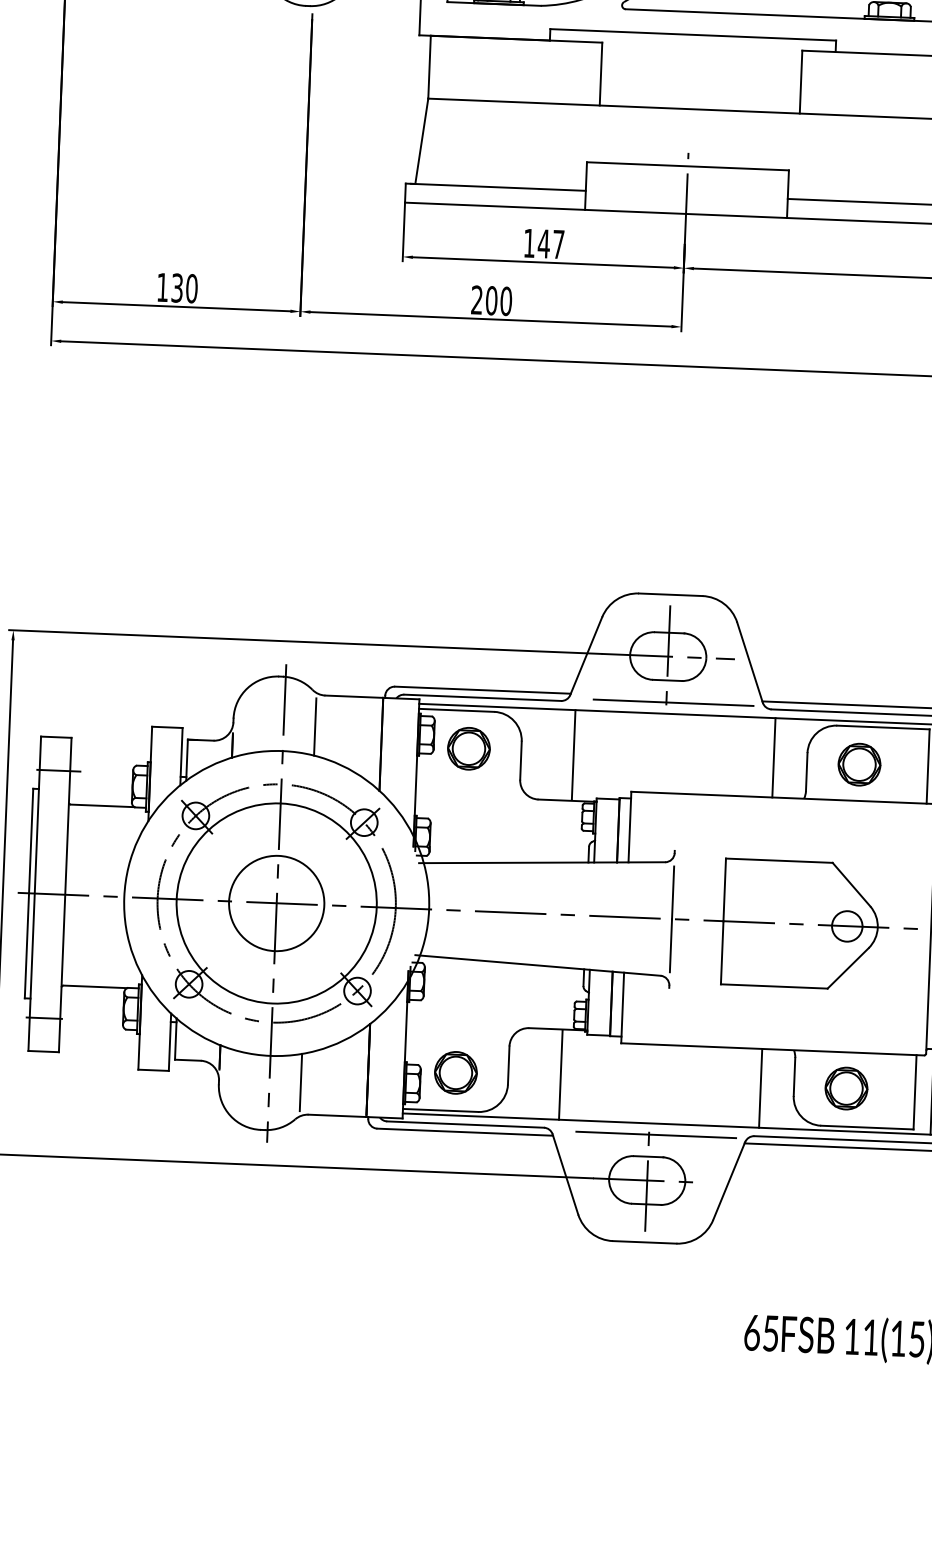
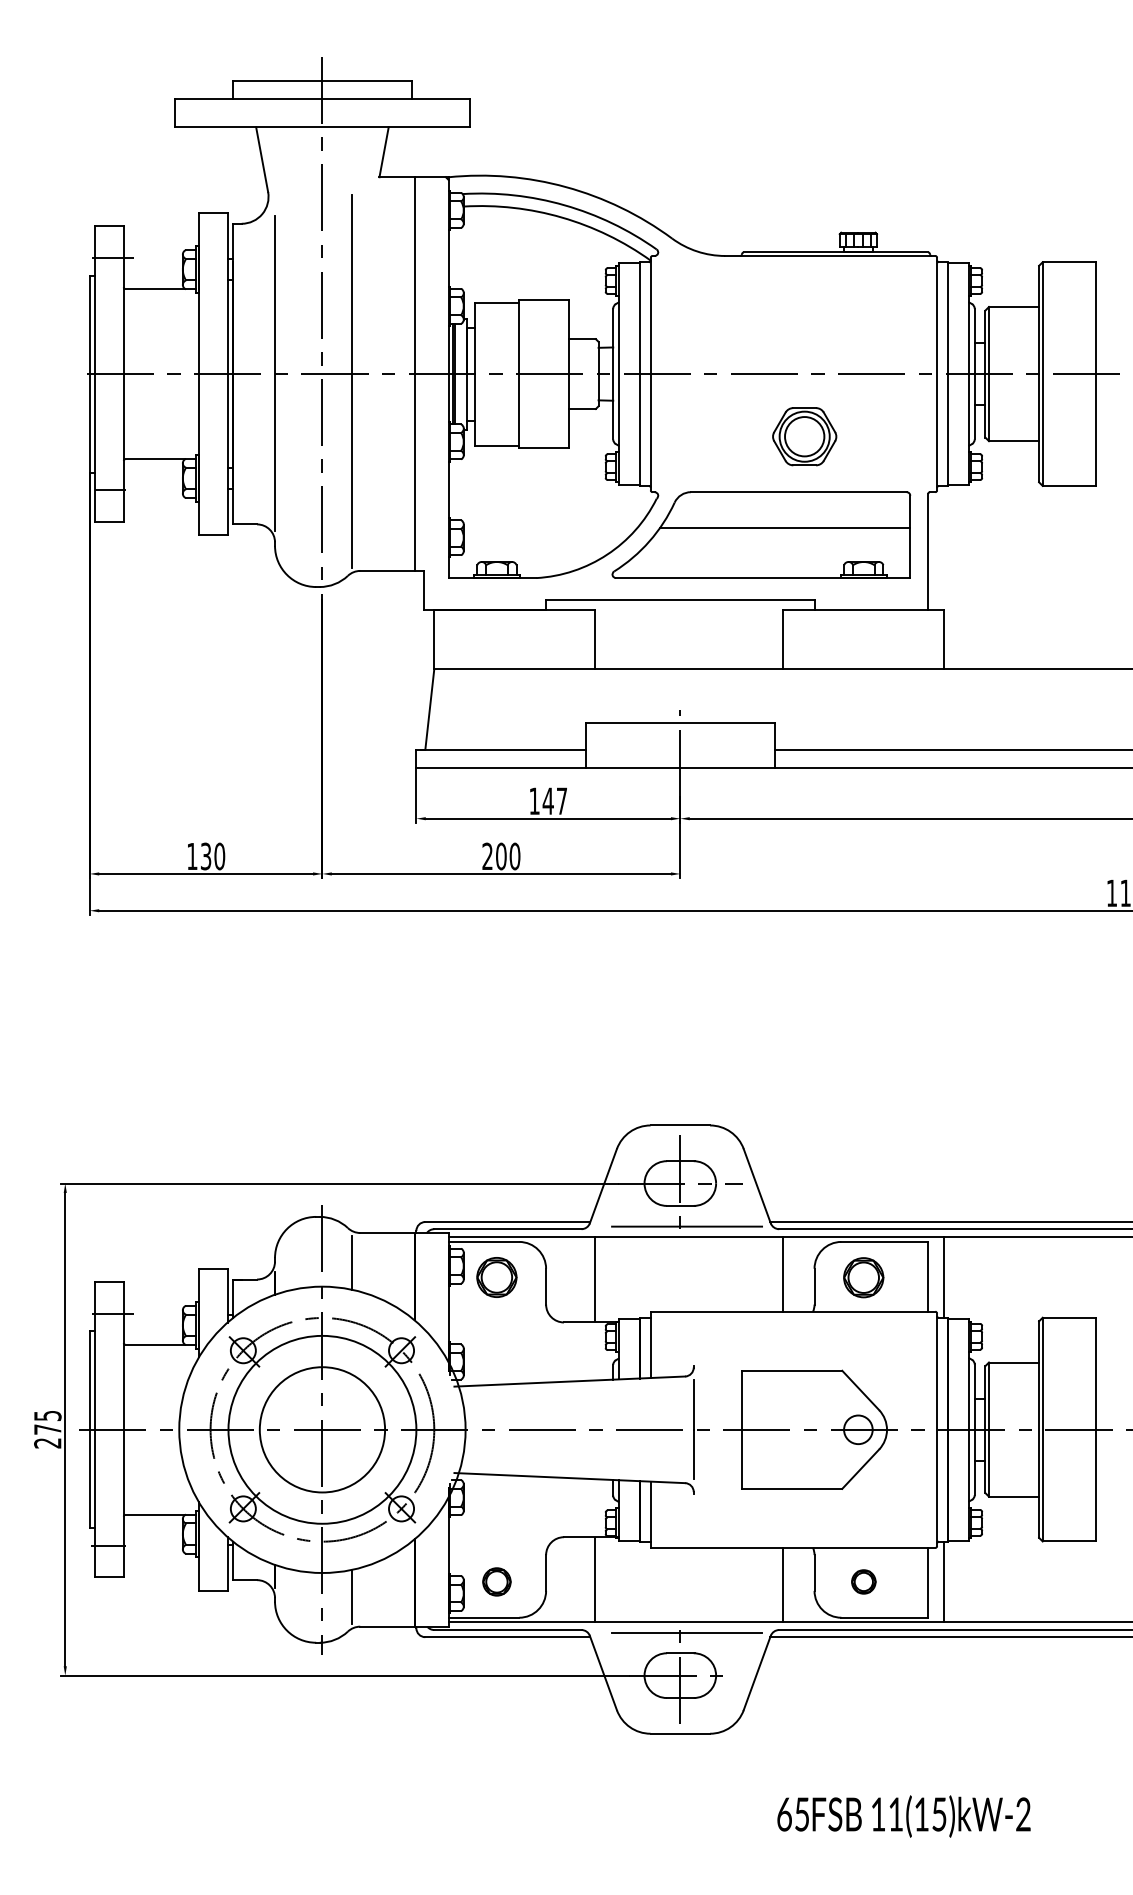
circle: (276, 903) -> (322, 1429), size x1.4
part: (455, 1072) -> (496, 1581), size x0.7
part: (846, 1088) -> (863, 1581), size x0.6

